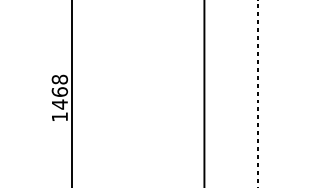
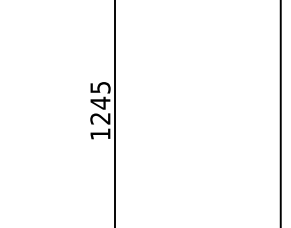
text: (59, 91) -> (99, 102), 1468 -> 1245

